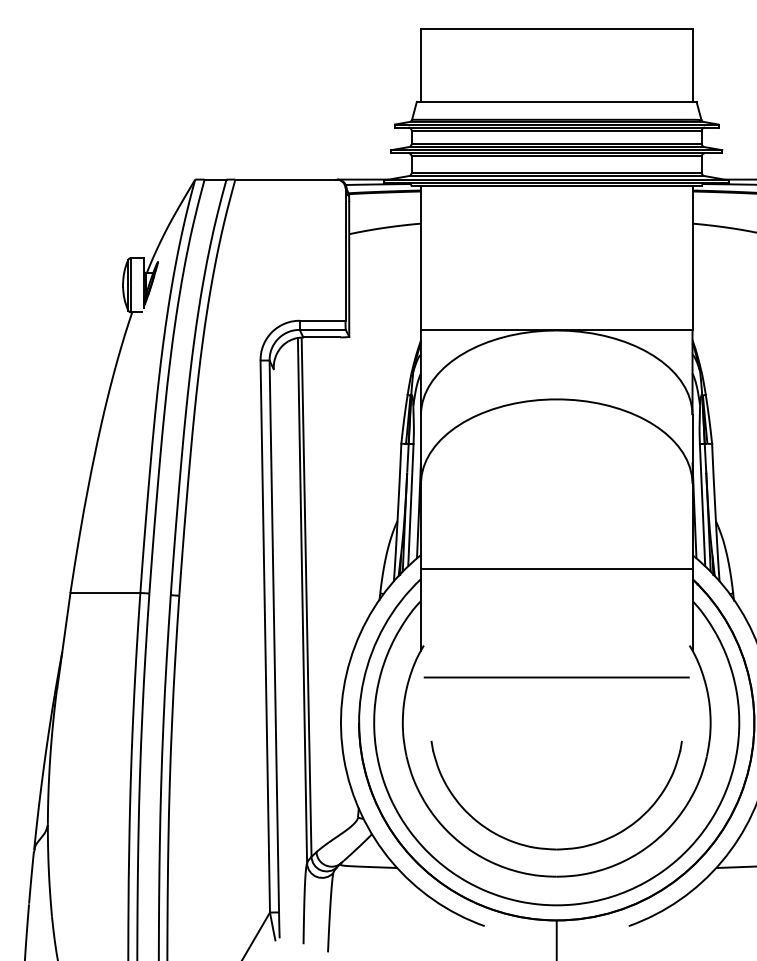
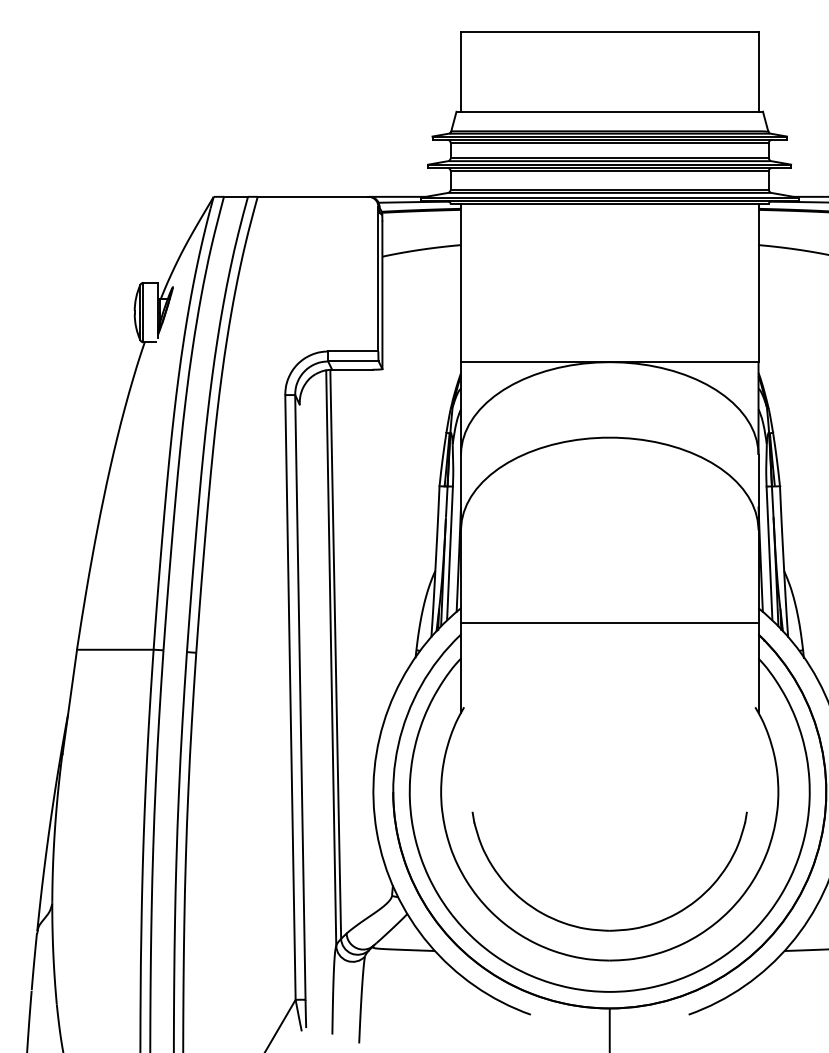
line: (556, 677) -> (609, 742), removed

